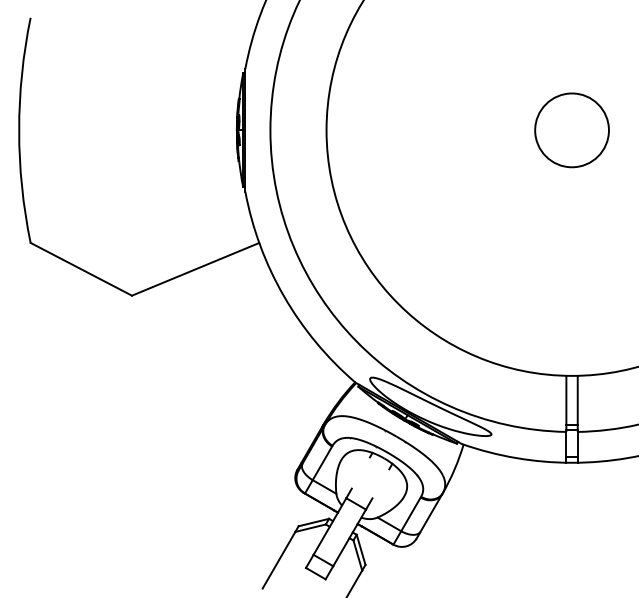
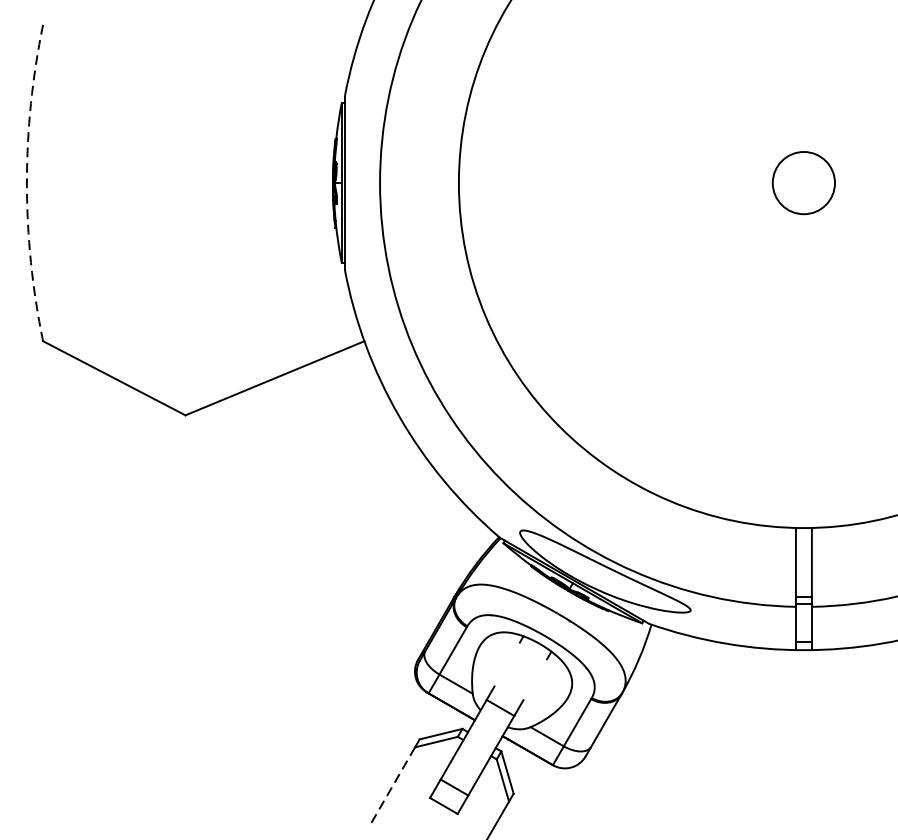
arc: (19, 130) -> (27, 183), solid -> dashed
circle: (571, 130) -> (803, 183), size x0.6
line: (279, 560) -> (392, 787), solid -> dashed

